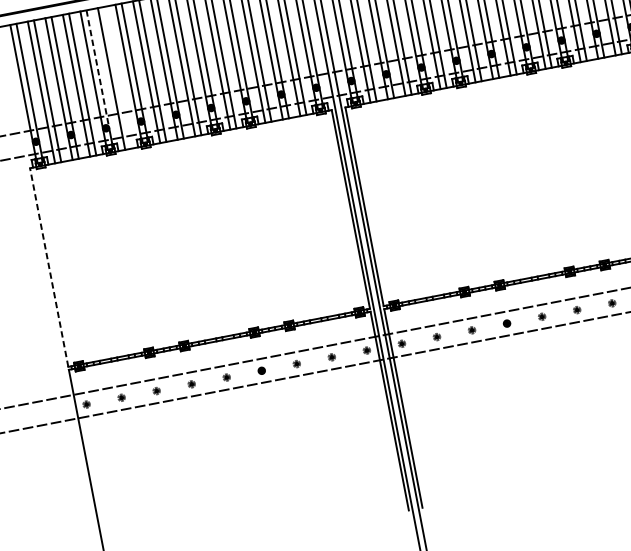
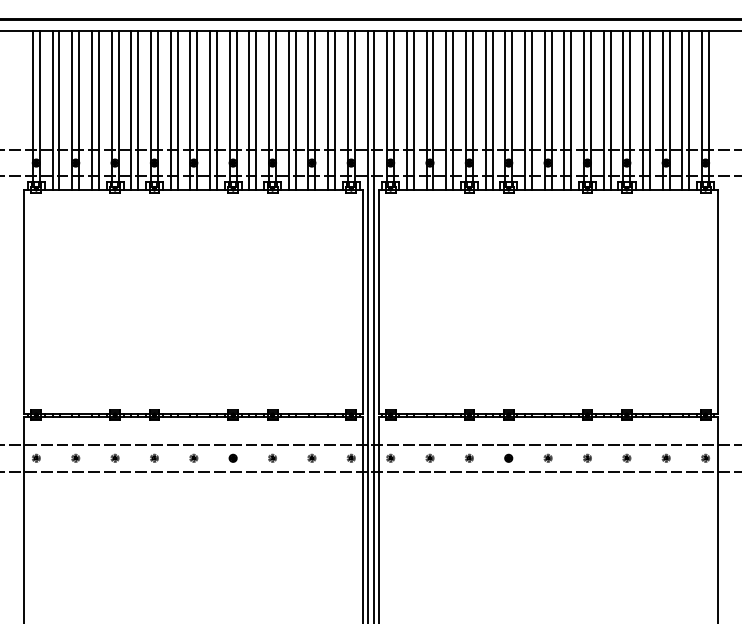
line: (97, 69) -> (118, 97), dashed -> solid
line: (117, 77) -> (138, 110), added
line: (49, 267) -> (24, 302), dashed -> solid

